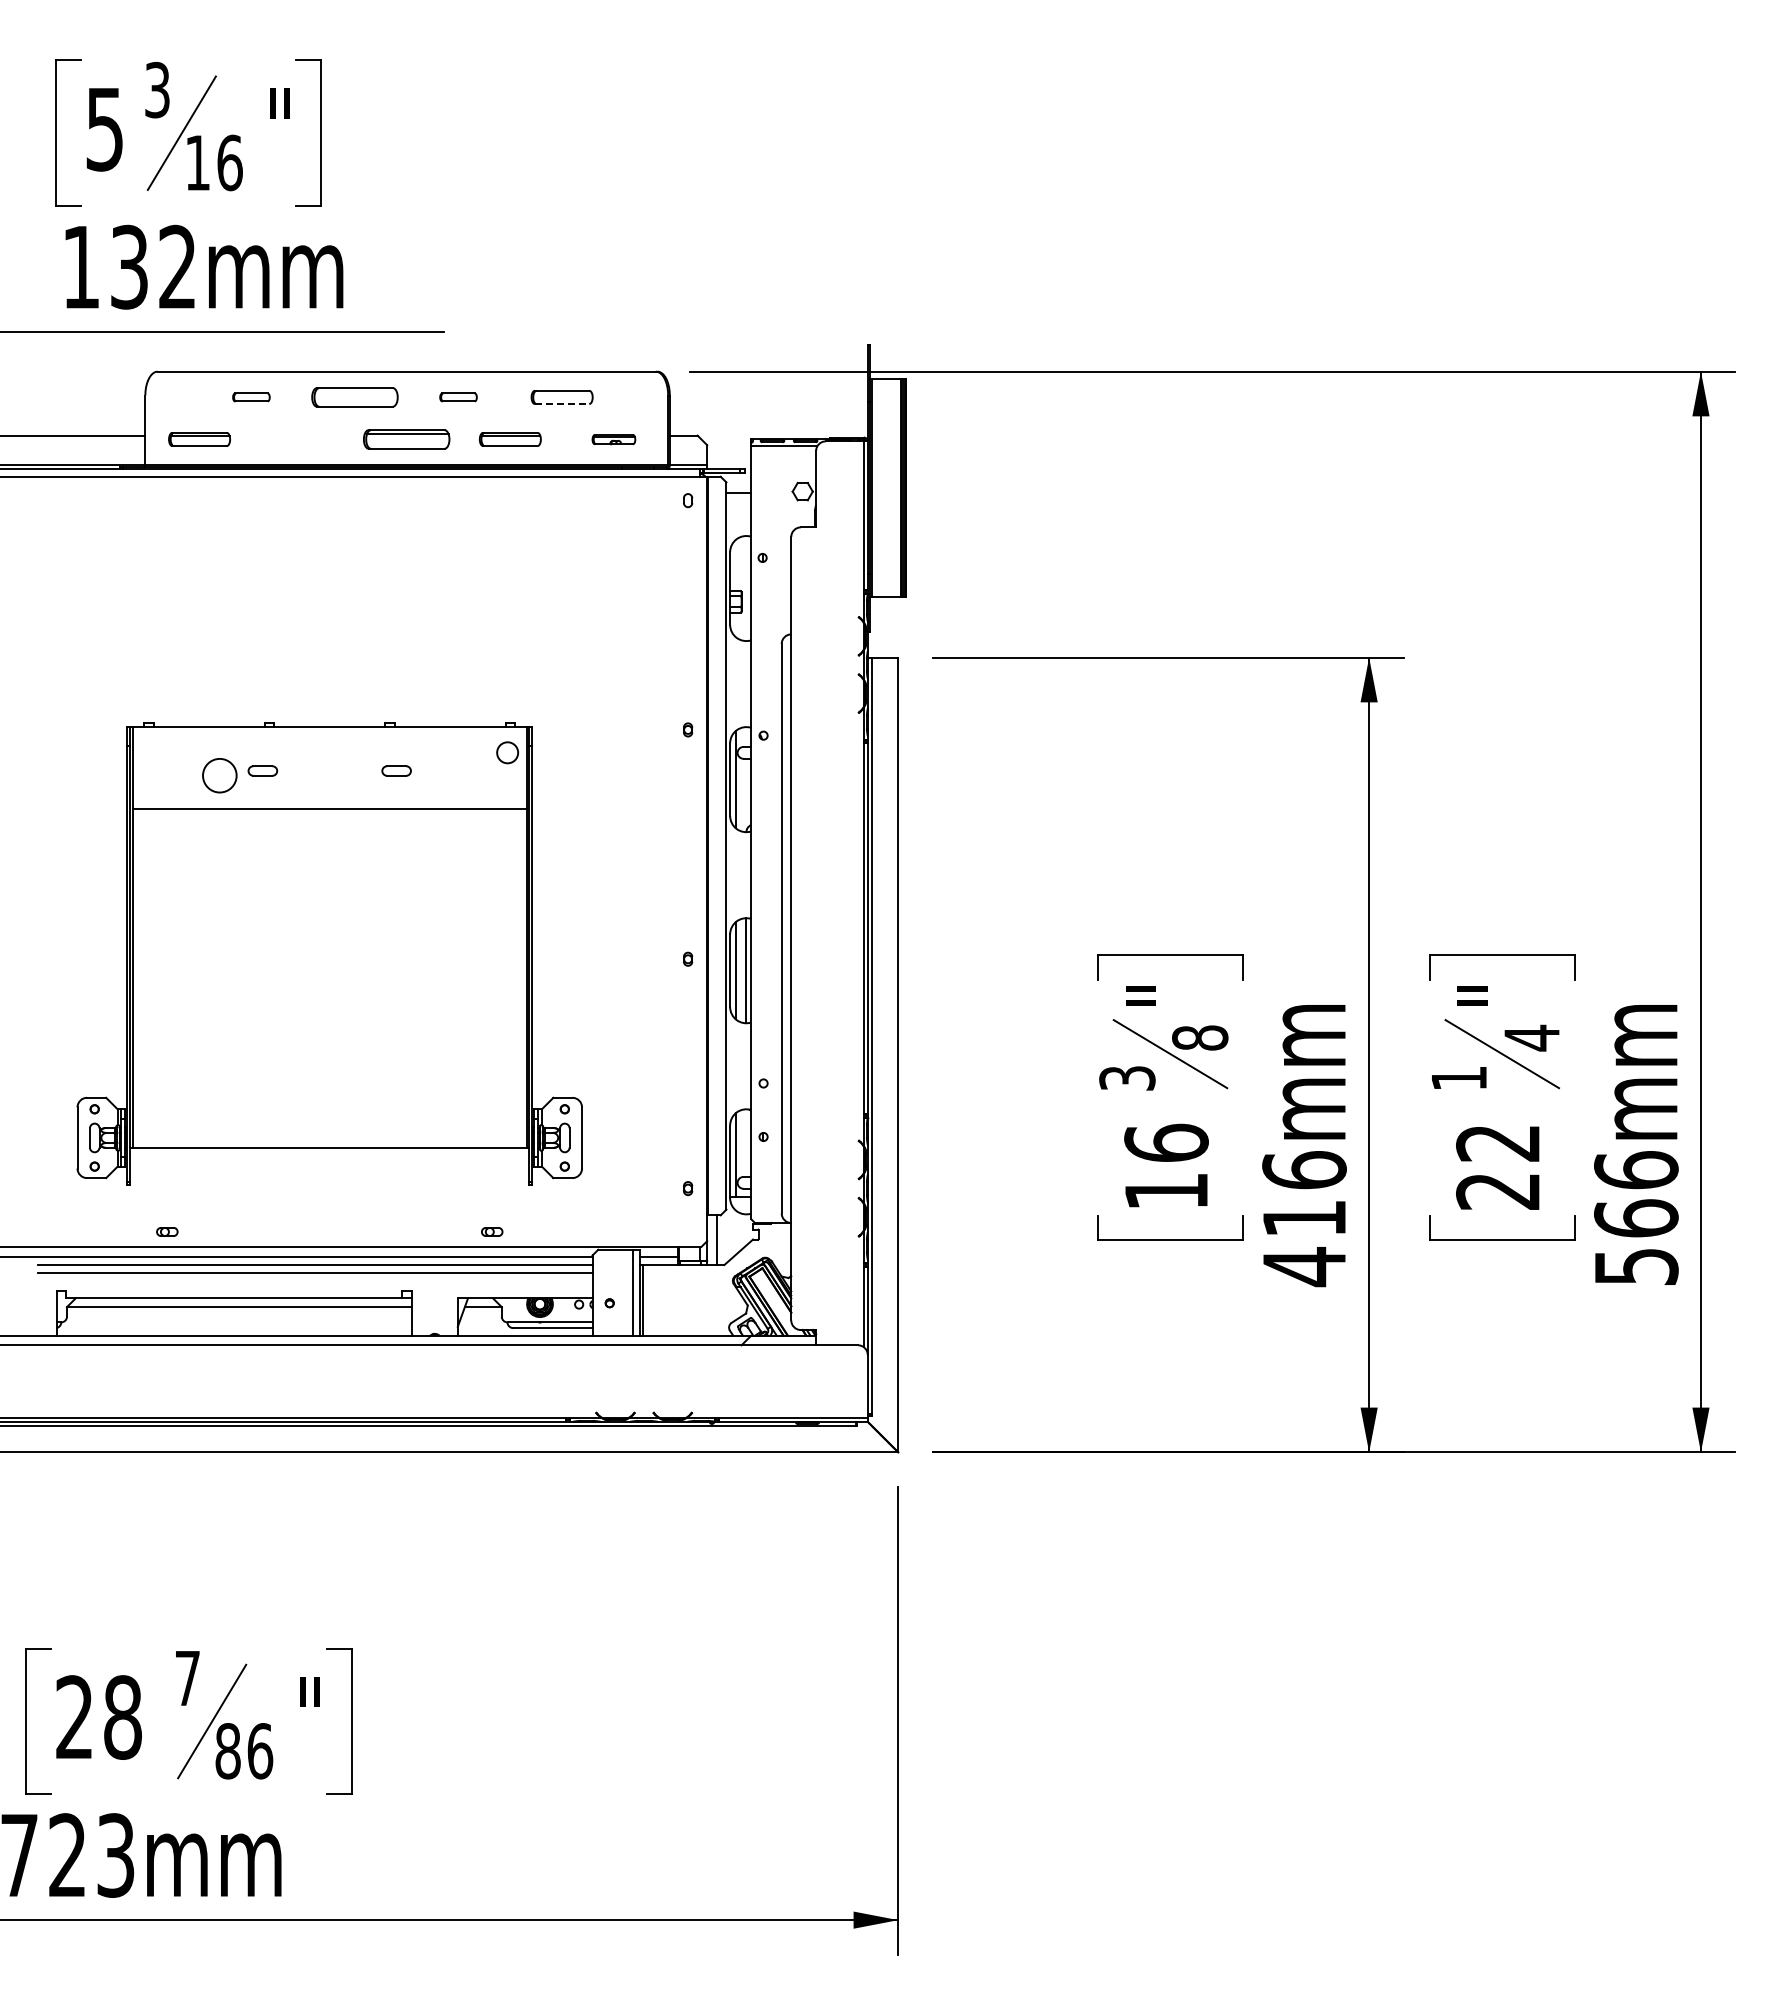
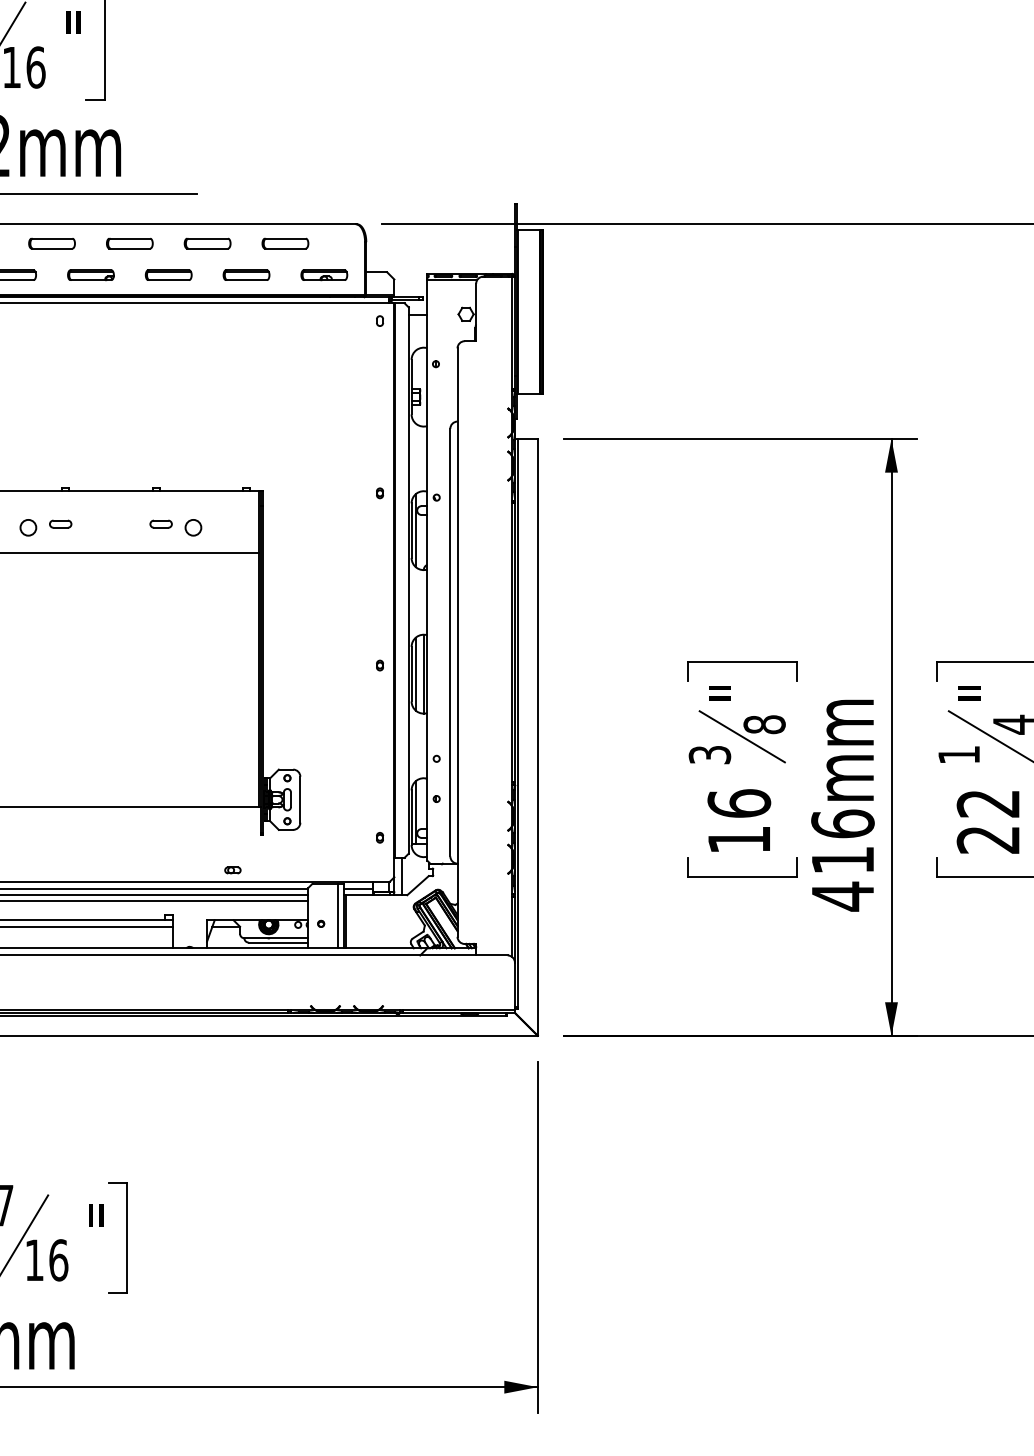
part: (251, 397) -> (52, 243), size x1.67
part: (354, 397) -> (129, 243), size x0.71
part: (458, 397) -> (207, 243), size x1.67
line: (562, 404) -> (285, 248), dashed -> solid
part: (302, 439) -> (90, 275), added
part: (406, 439) -> (168, 275), size x0.71
part: (613, 439) -> (324, 275), size x1.43
circle: (507, 752) -> (193, 527), moved
circle: (219, 775) -> (28, 527), size x0.62
text: (227, 1751) -> (34, 1260), 86 -> 16

